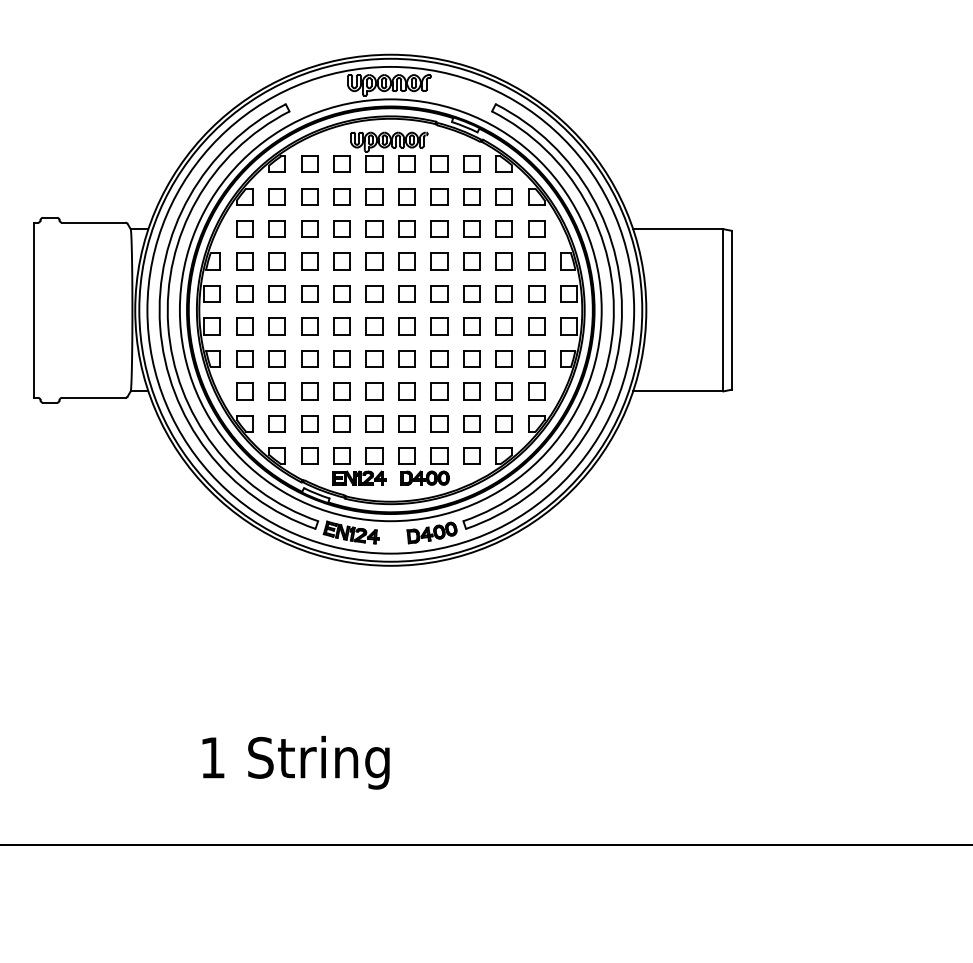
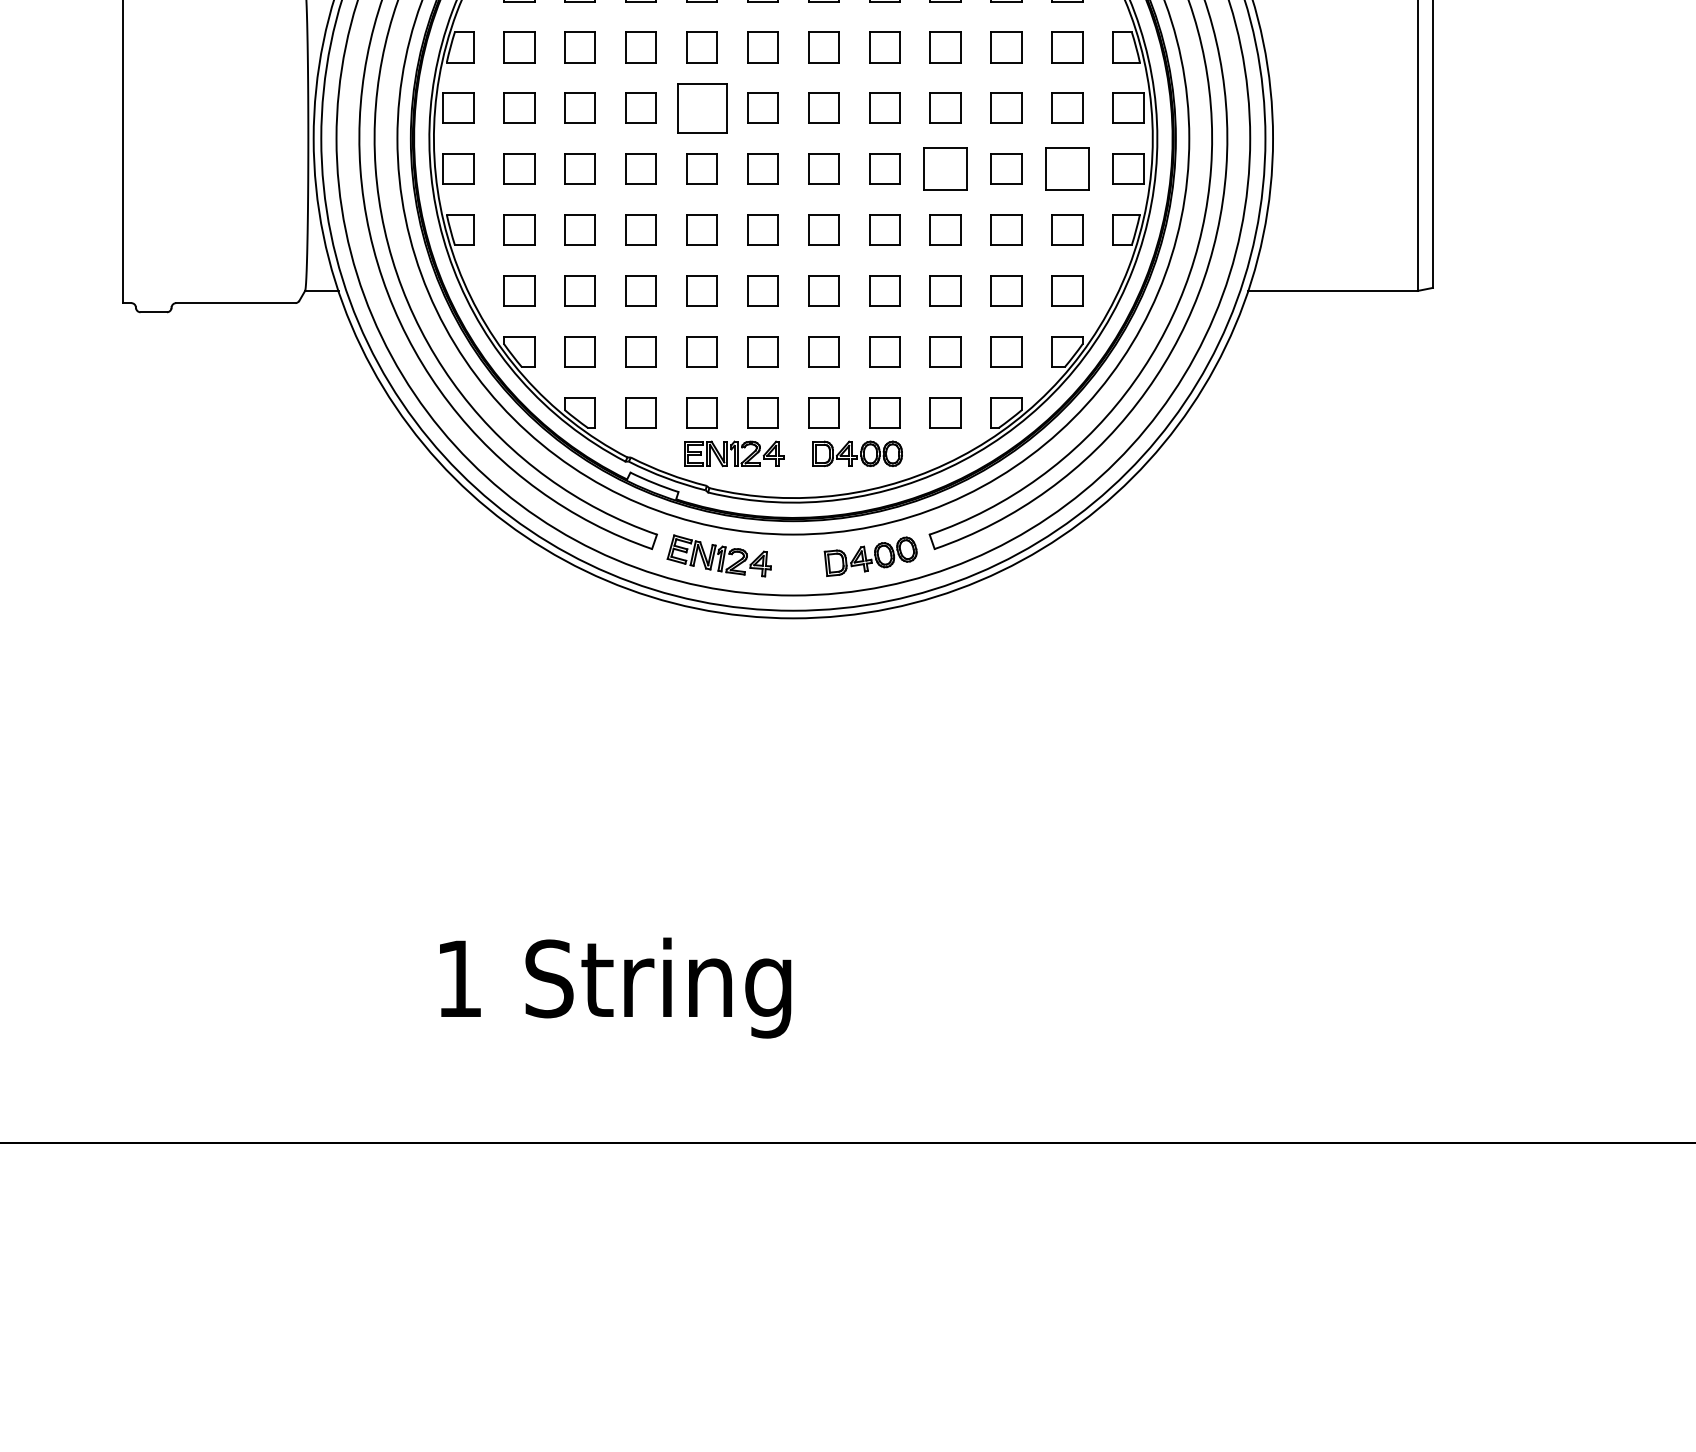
part: (341, 293) -> (700, 107), size x1.6
part: (471, 326) -> (944, 169), size x1.4
part: (536, 326) -> (1066, 169), size x1.4

